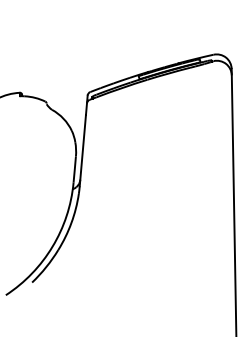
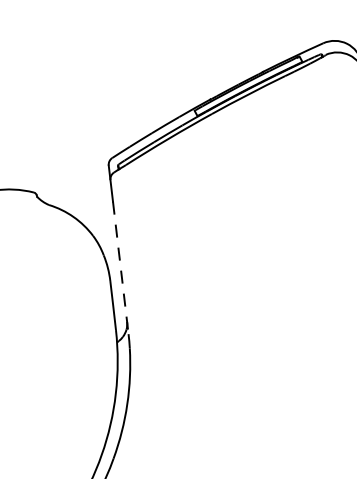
line: (82, 150) -> (120, 267), solid -> dashed

